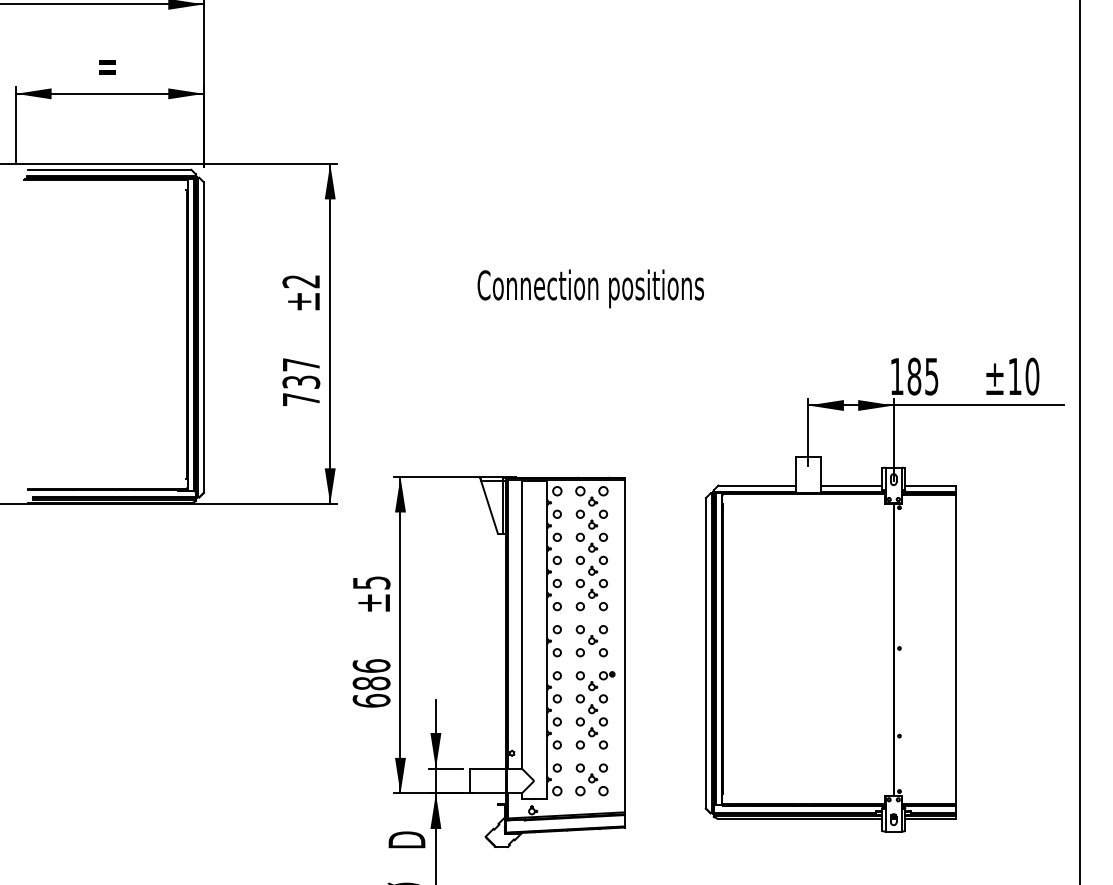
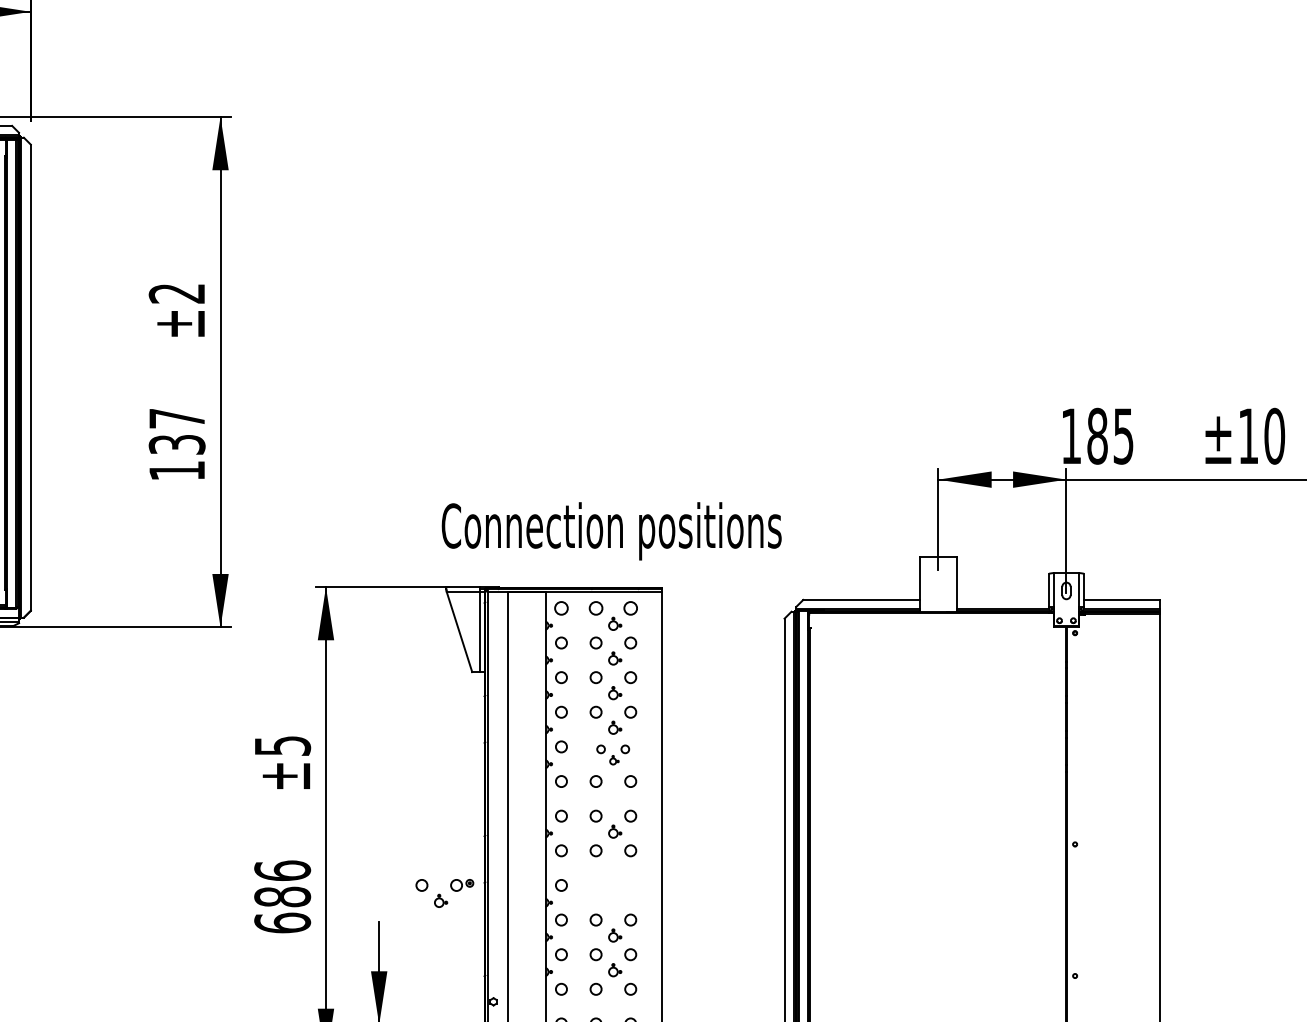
text: (590, 288) -> (611, 530), moved
text: (301, 399) -> (177, 470), 737 -> 137
line: (851, 485) -> (1003, 599), removed
part: (591, 588) -> (612, 754), size x0.7
part: (595, 681) -> (444, 894), moved

